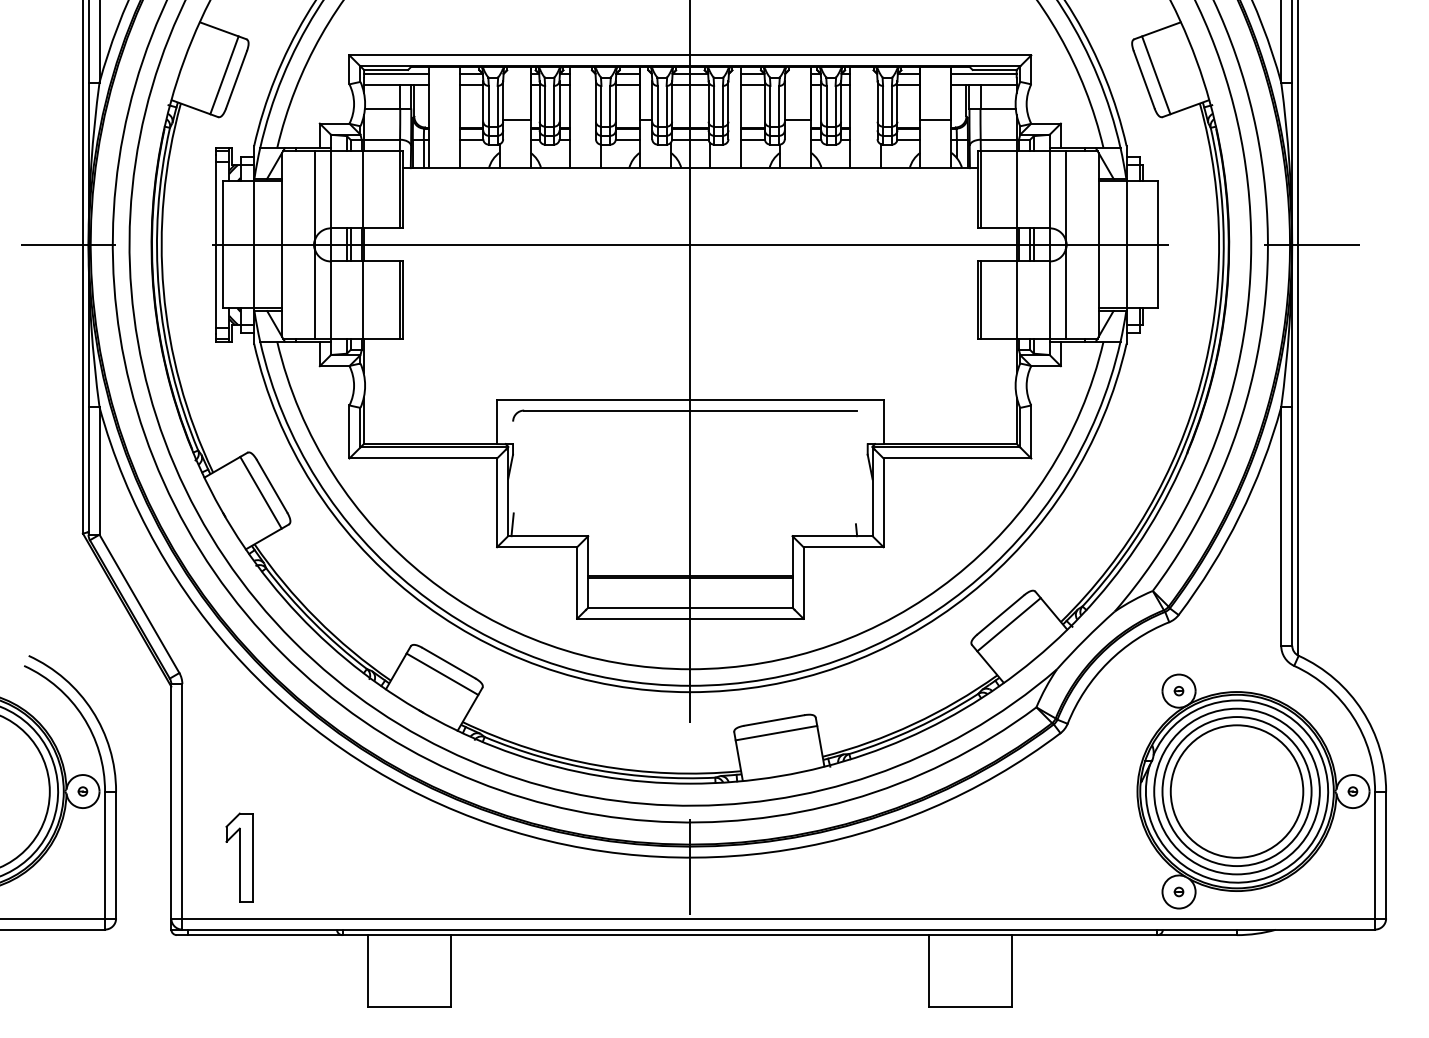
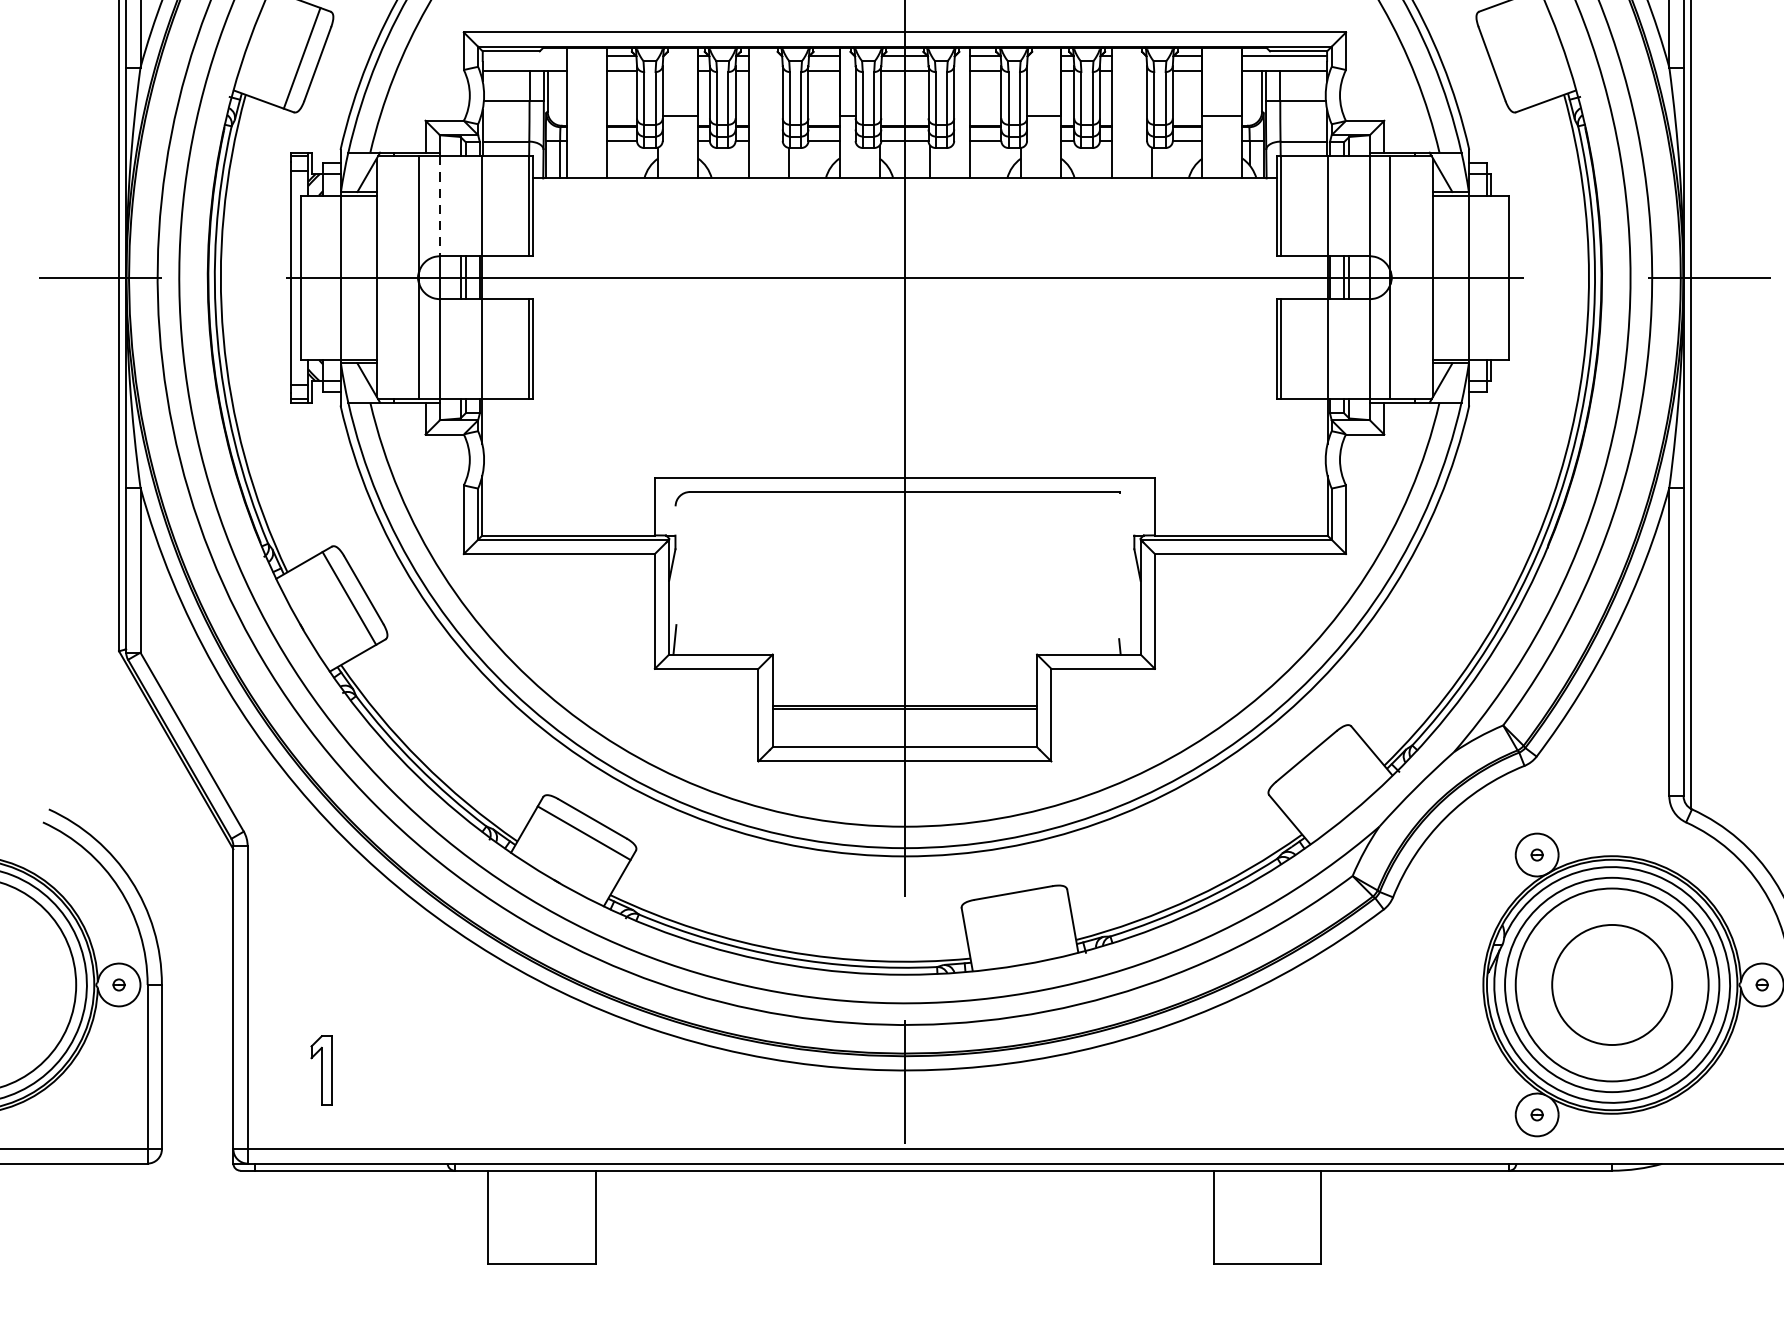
line: (396, 73) -> (524, 55), removed
line: (1156, 75) -> (1507, 58), removed
line: (330, 189) -> (439, 206), solid -> dashed
line: (1008, 624) -> (1316, 768), removed
line: (776, 732) -> (1016, 908), removed
circle: (1236, 791) -> (1611, 984), size x0.7
part: (239, 857) -> (321, 1070), size x0.6

